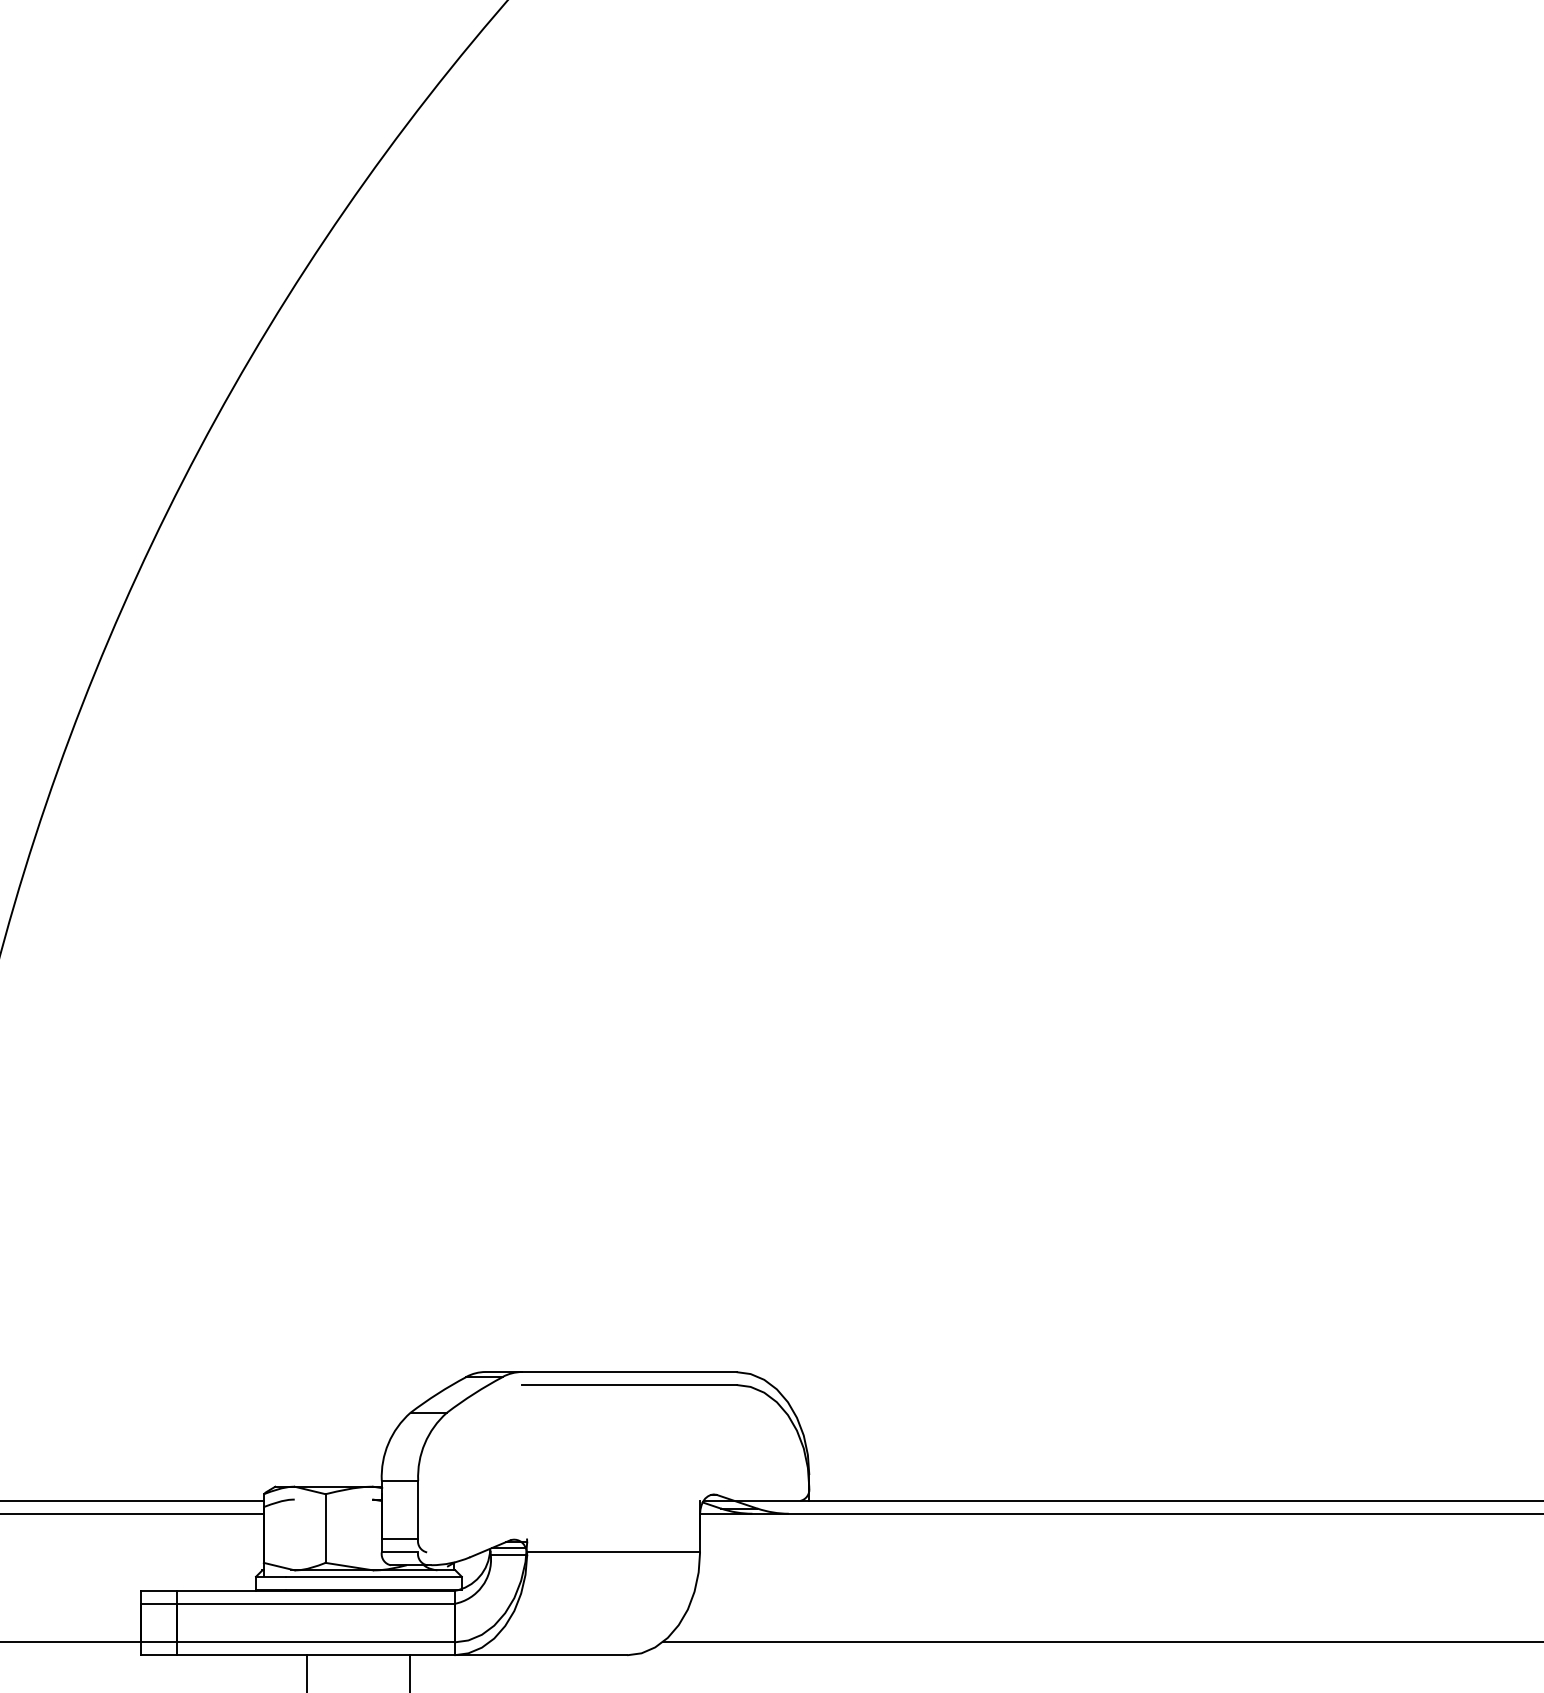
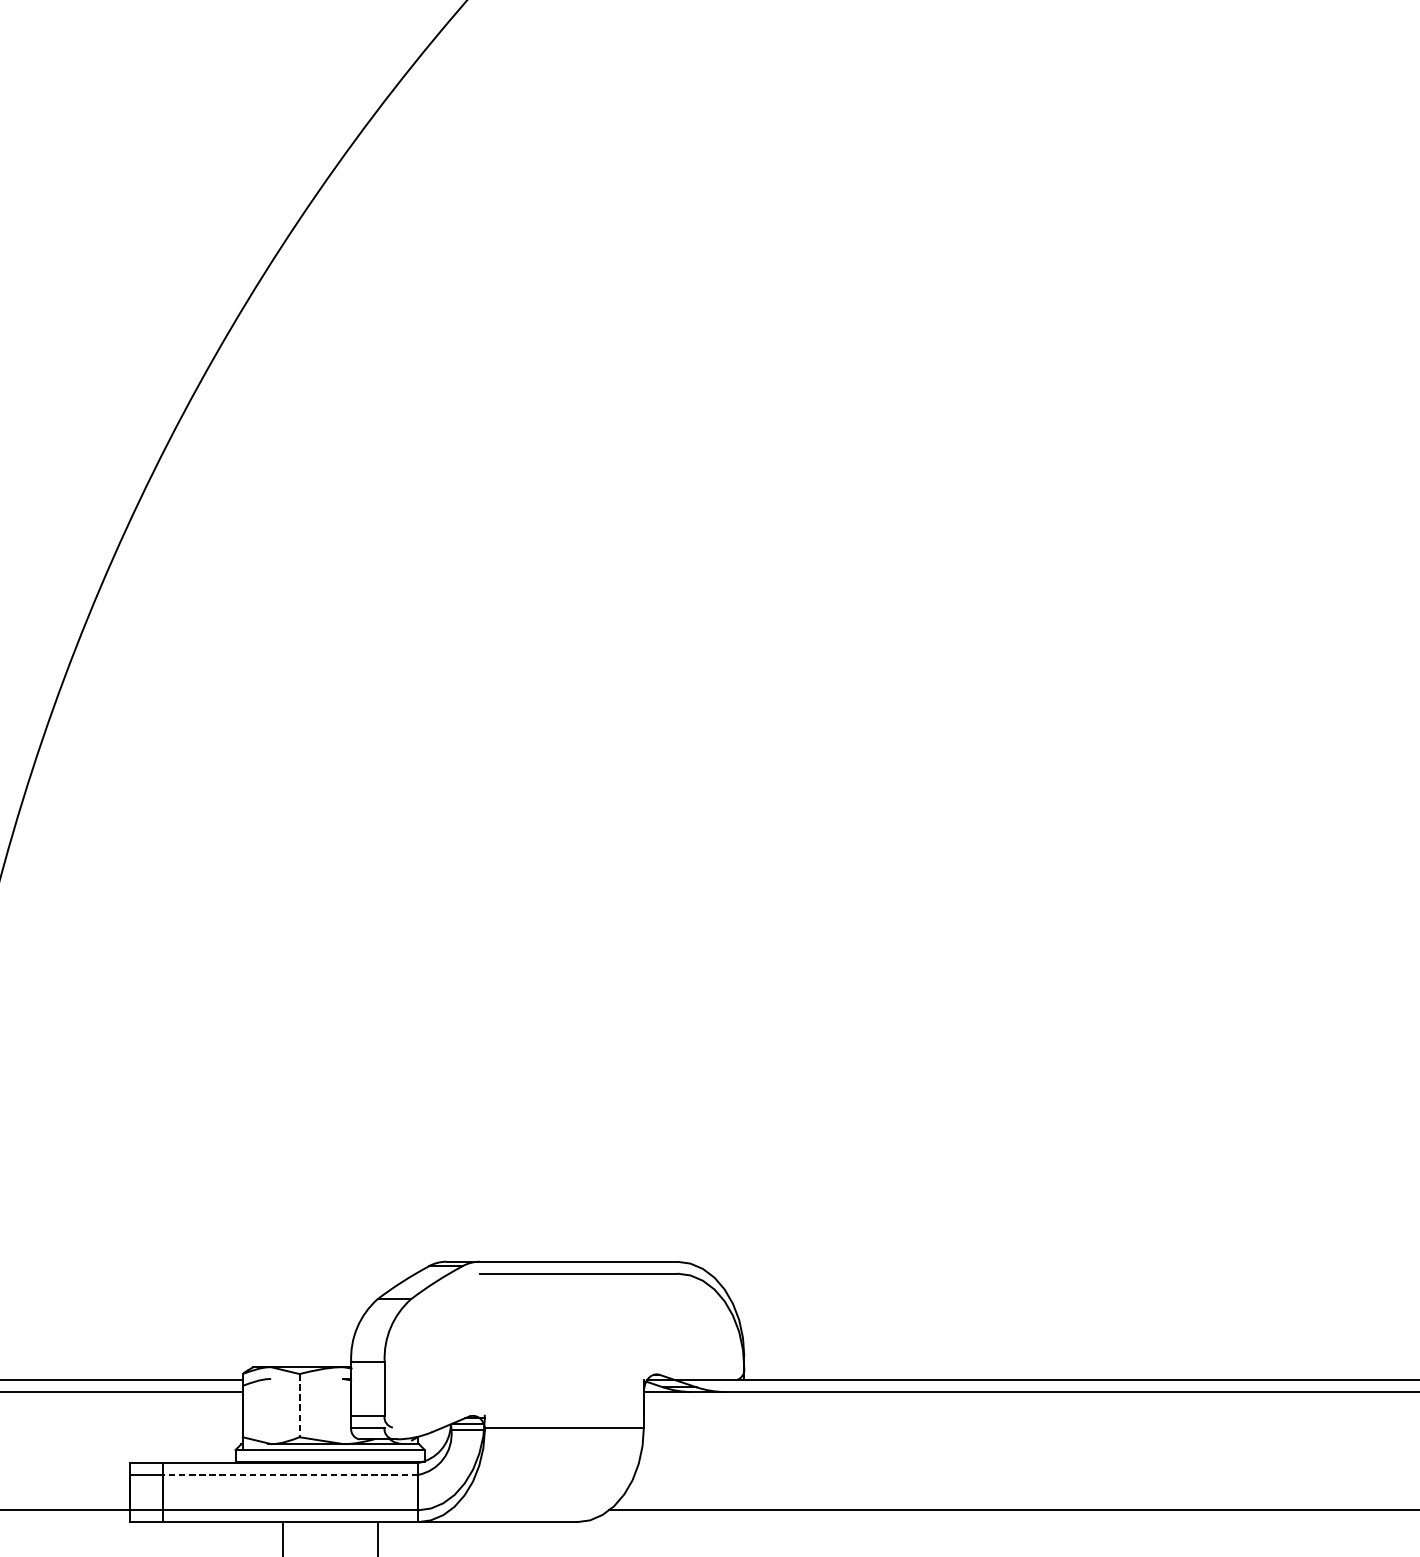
line: (325, 1529) -> (299, 1406), solid -> dashed
line: (315, 1603) -> (290, 1474), solid -> dashed

